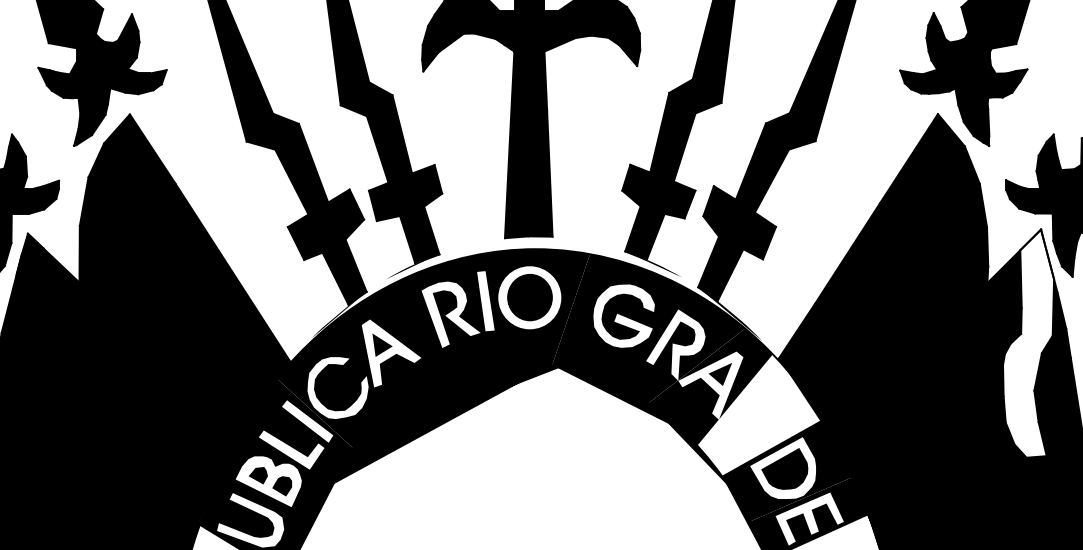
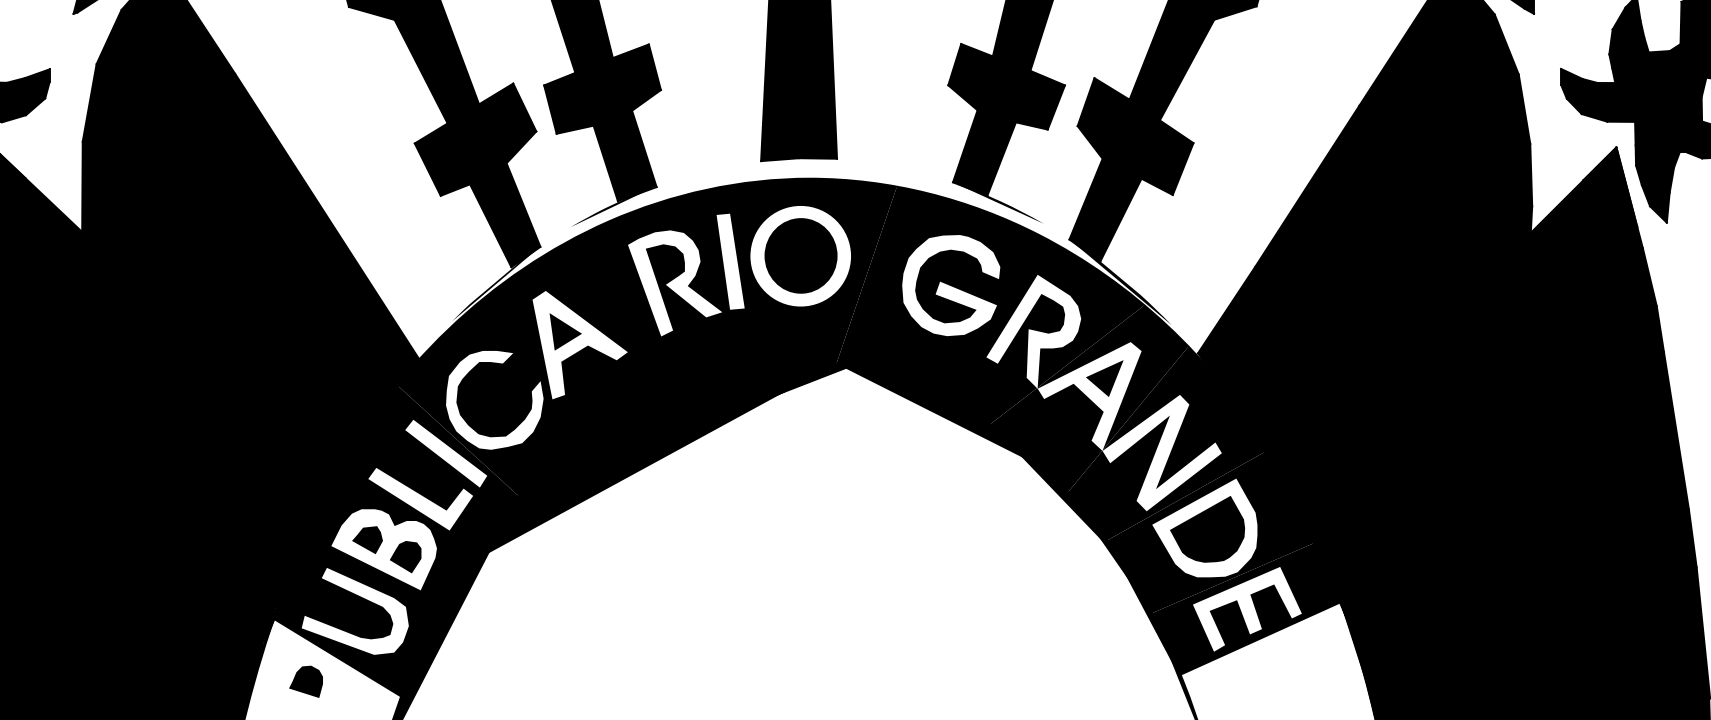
fill: (1028, 343) -> (1596, 329), added
fill: (759, 438) -> (1167, 480), added

